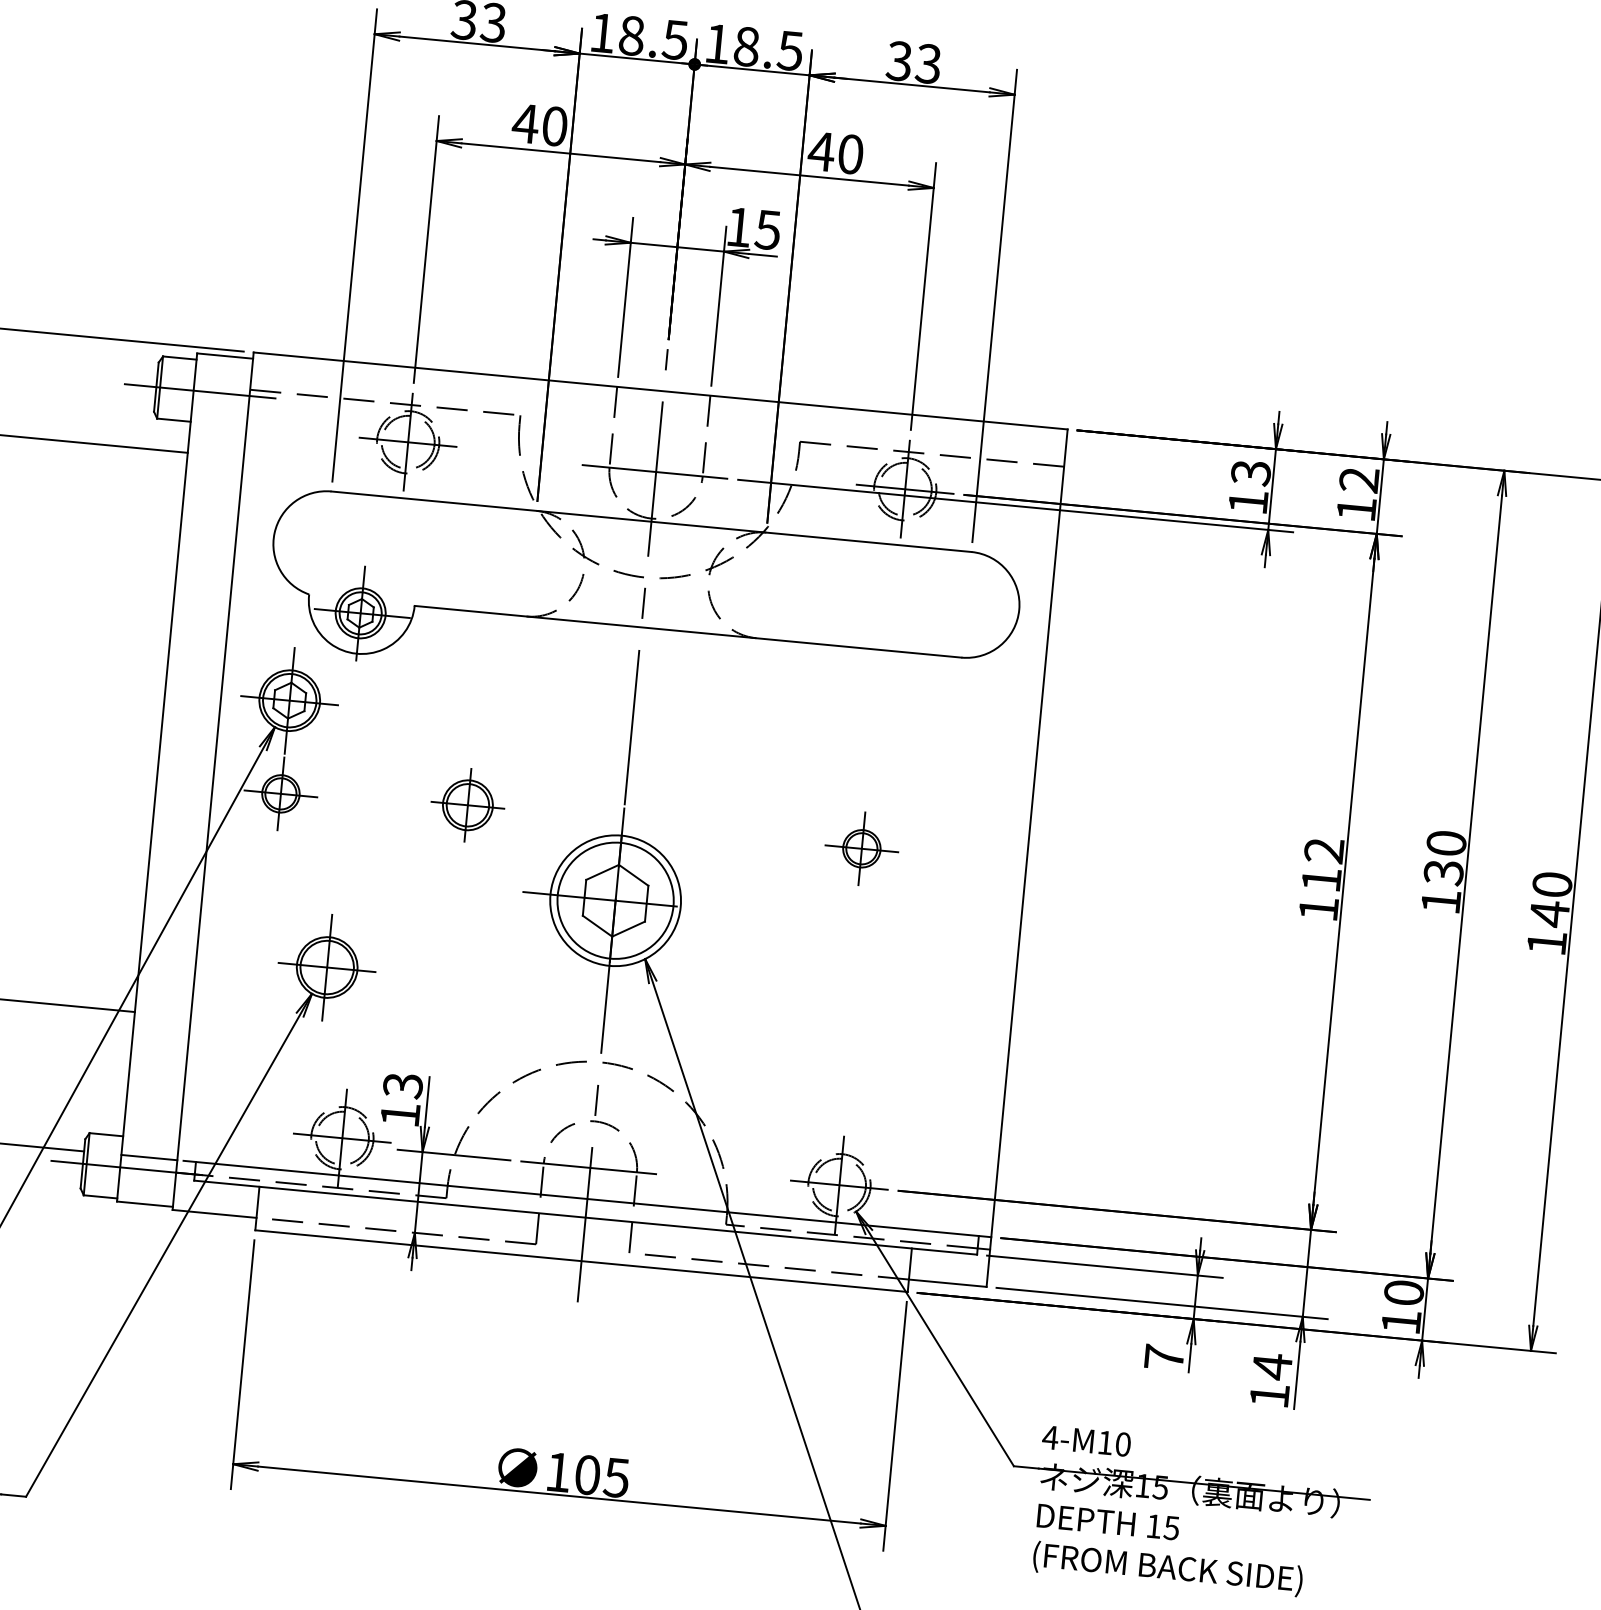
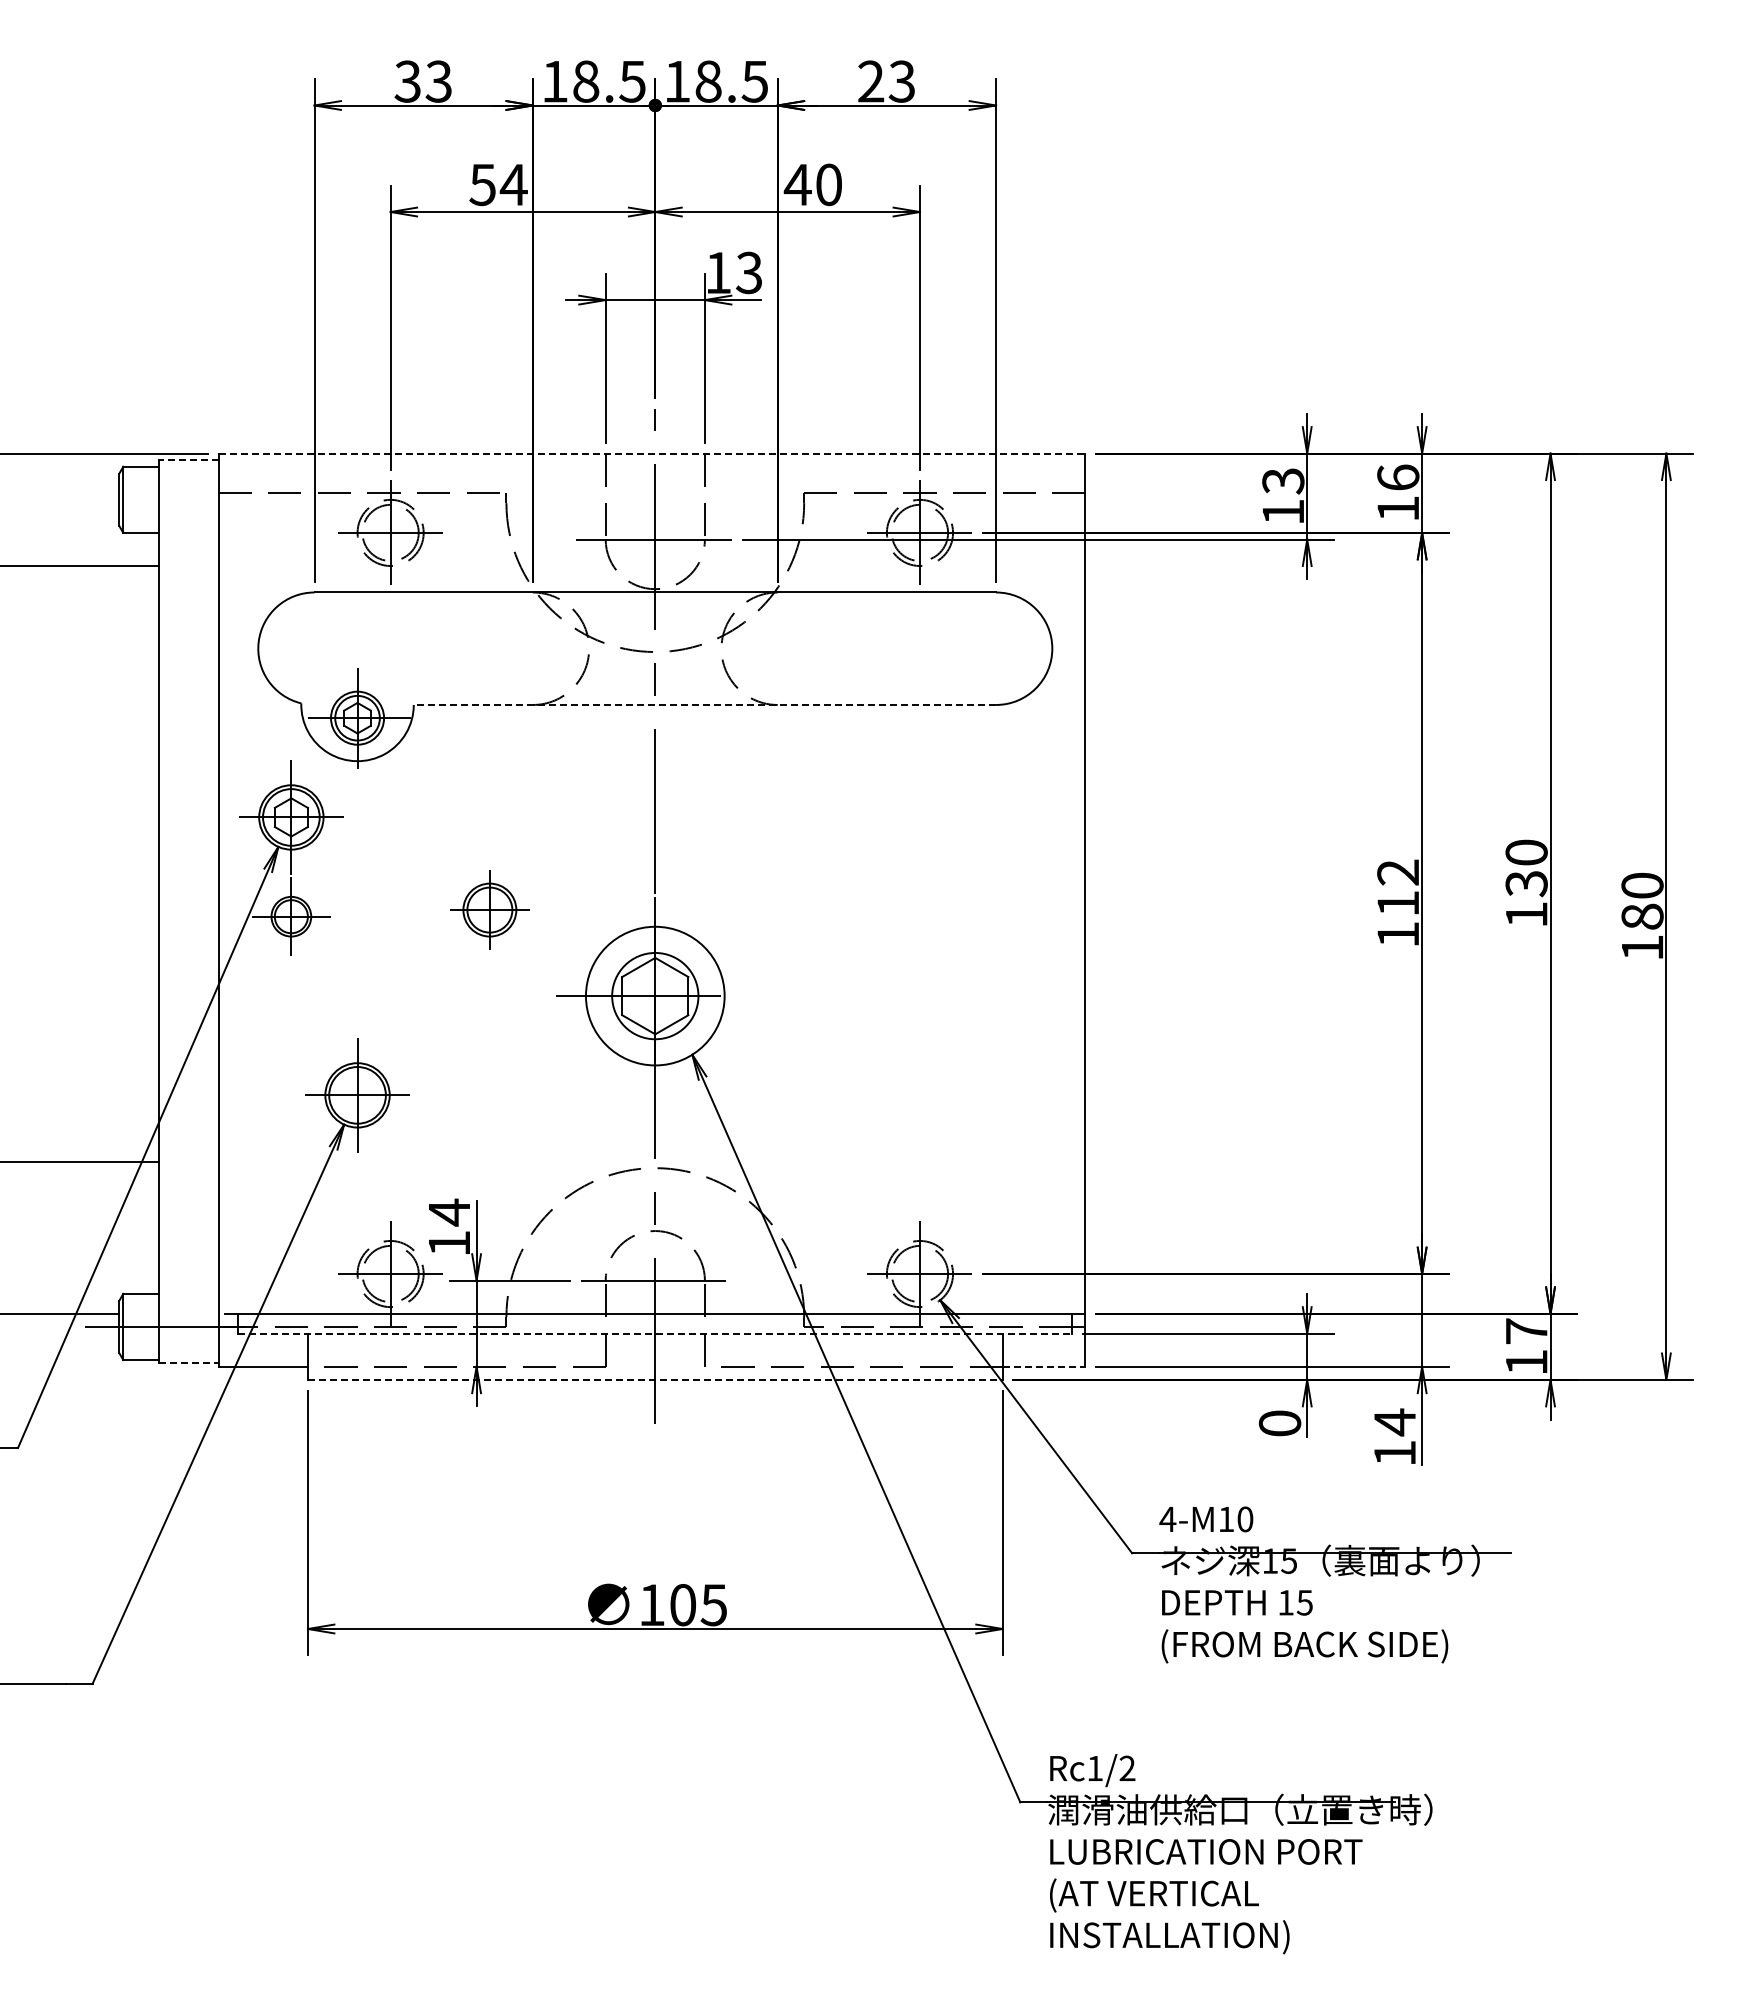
text: (898, 61) -> (870, 81), 33 -> 23
text: (539, 124) -> (497, 184), 40 -> 54
text: (768, 229) -> (749, 272), 15 -> 13
line: (224, 356) -> (188, 460), solid -> dashed
line: (199, 390) -> (165, 499), removed
line: (661, 390) -> (652, 453), solid -> dashed
text: (1359, 479) -> (1398, 477), 12 -> 16
line: (687, 631) -> (704, 704), solid -> dashed
part: (861, 848) -> (909, 916), removed
circle: (614, 900) -> (654, 995), size x0.7
text: (1549, 914) -> (1642, 917), 140 -> 180
text: (403, 1085) -> (449, 1212), 13 -> 14
line: (149, 1157) -> (188, 1313), removed
line: (144, 1204) -> (188, 1363), solid -> dashed
line: (585, 1217) -> (655, 1333), solid -> dashed
line: (581, 1260) -> (655, 1379), solid -> dashed
line: (948, 1283) -> (1044, 1366), solid -> dashed
text: (1403, 1293) -> (1526, 1331), 10 -> 17
text: (1163, 1357) -> (1279, 1423), 7 -> 0

